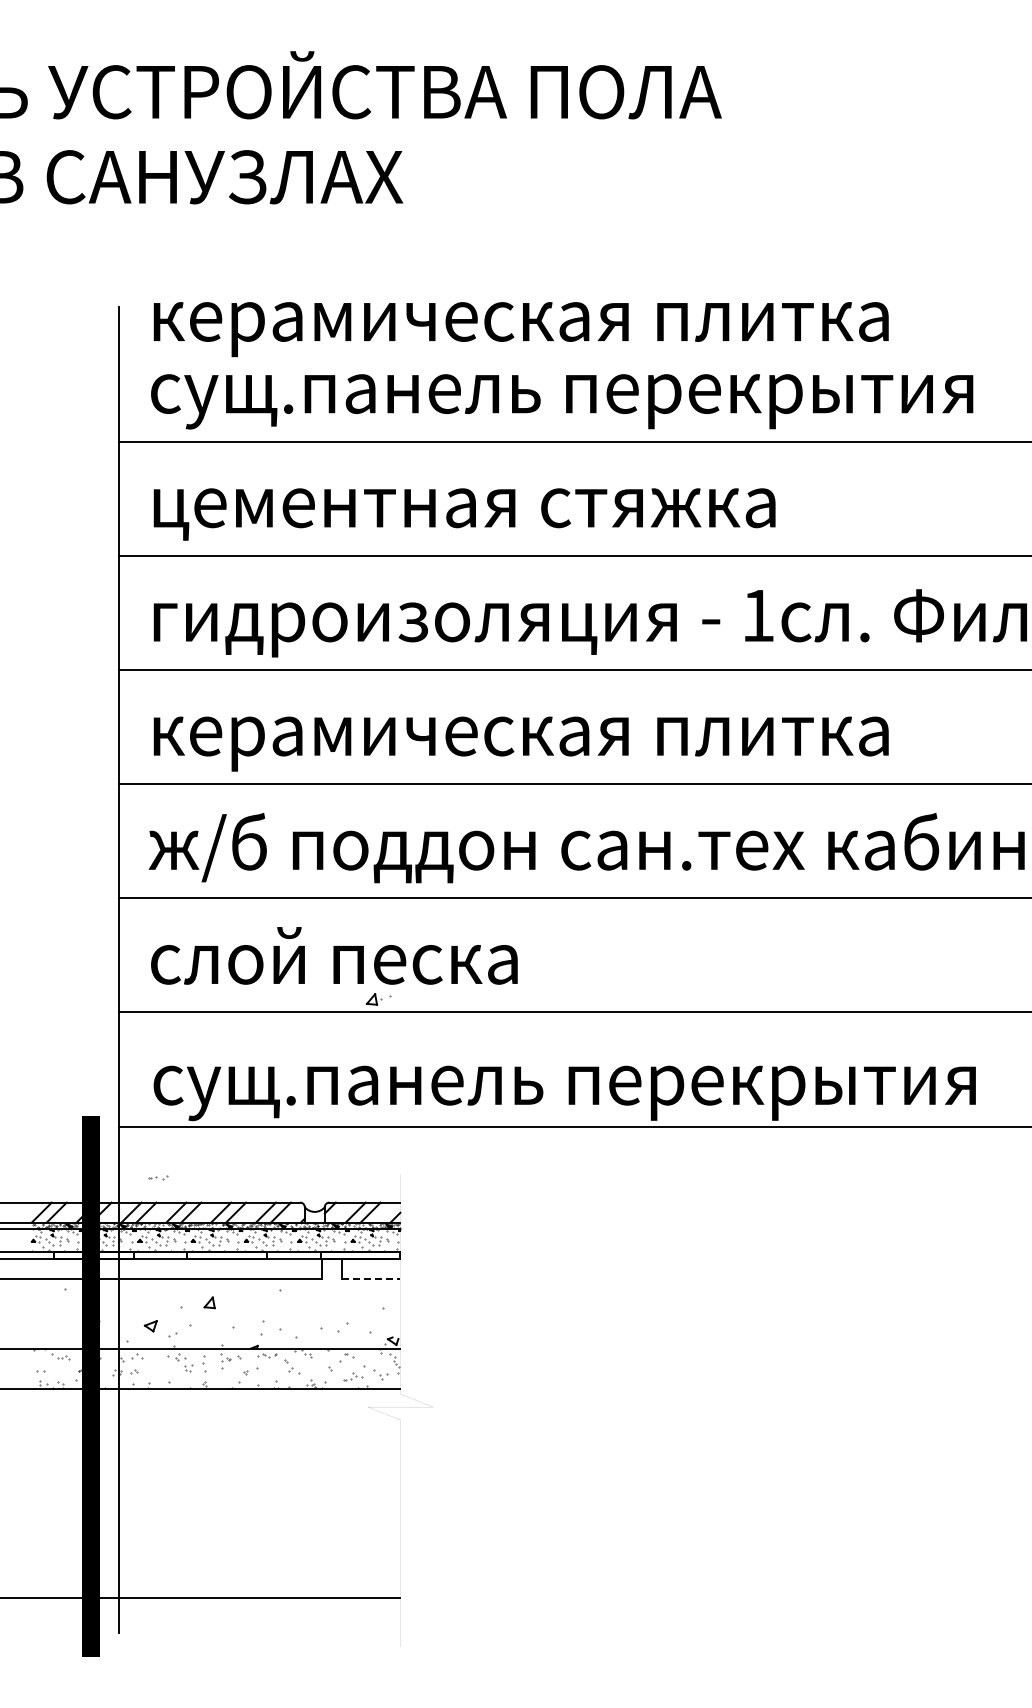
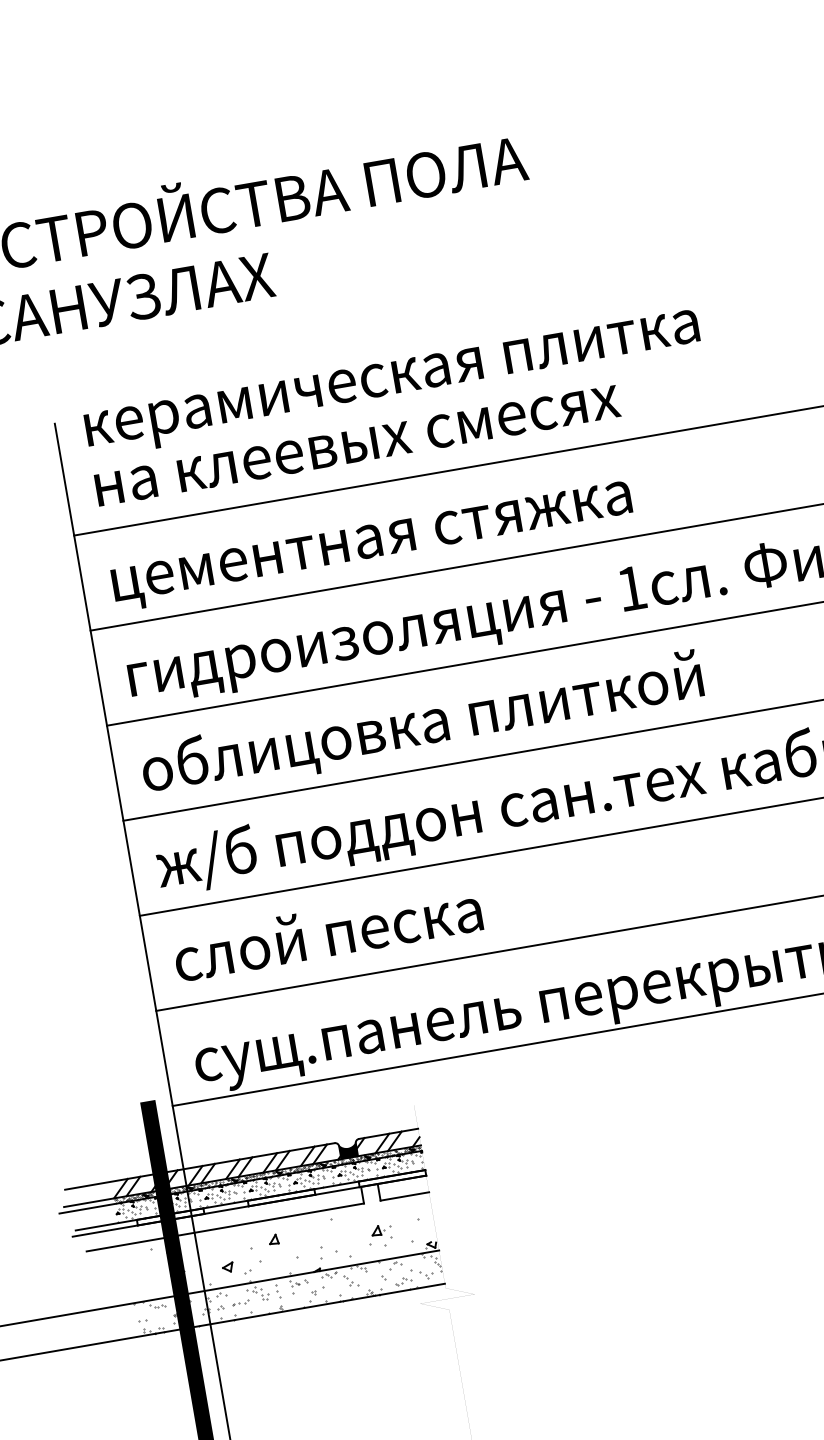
text: (562, 401) -> (437, 438), сущ.панель перекрытия -> на клеевых смесях
text: (519, 734) -> (449, 721), керамическая плитка -> облицовка плиткой
part: (378, 999) -> (381, 1230), moved
part: (158, 1177) -> (240, 1302), moved
fill: (314, 1214) -> (348, 1151), added
line: (371, 1278) -> (404, 1196), dashed -> solid

